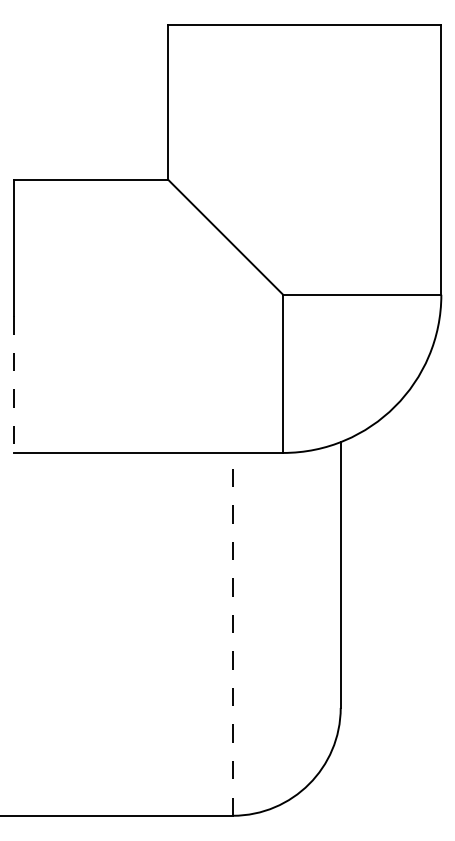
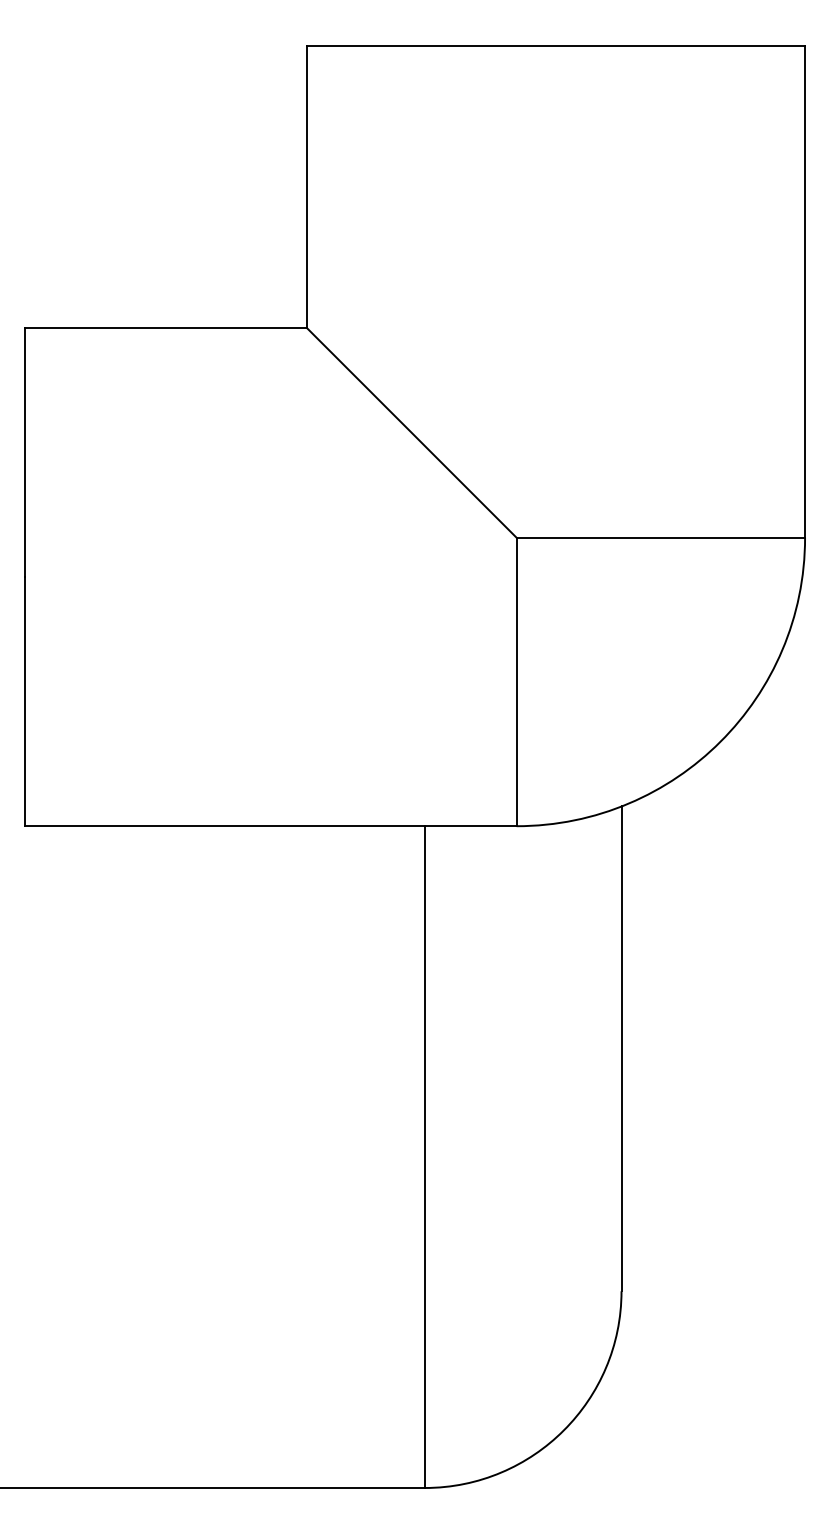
line: (13, 385) -> (24, 703), dashed -> solid
line: (232, 633) -> (424, 1155), dashed -> solid

